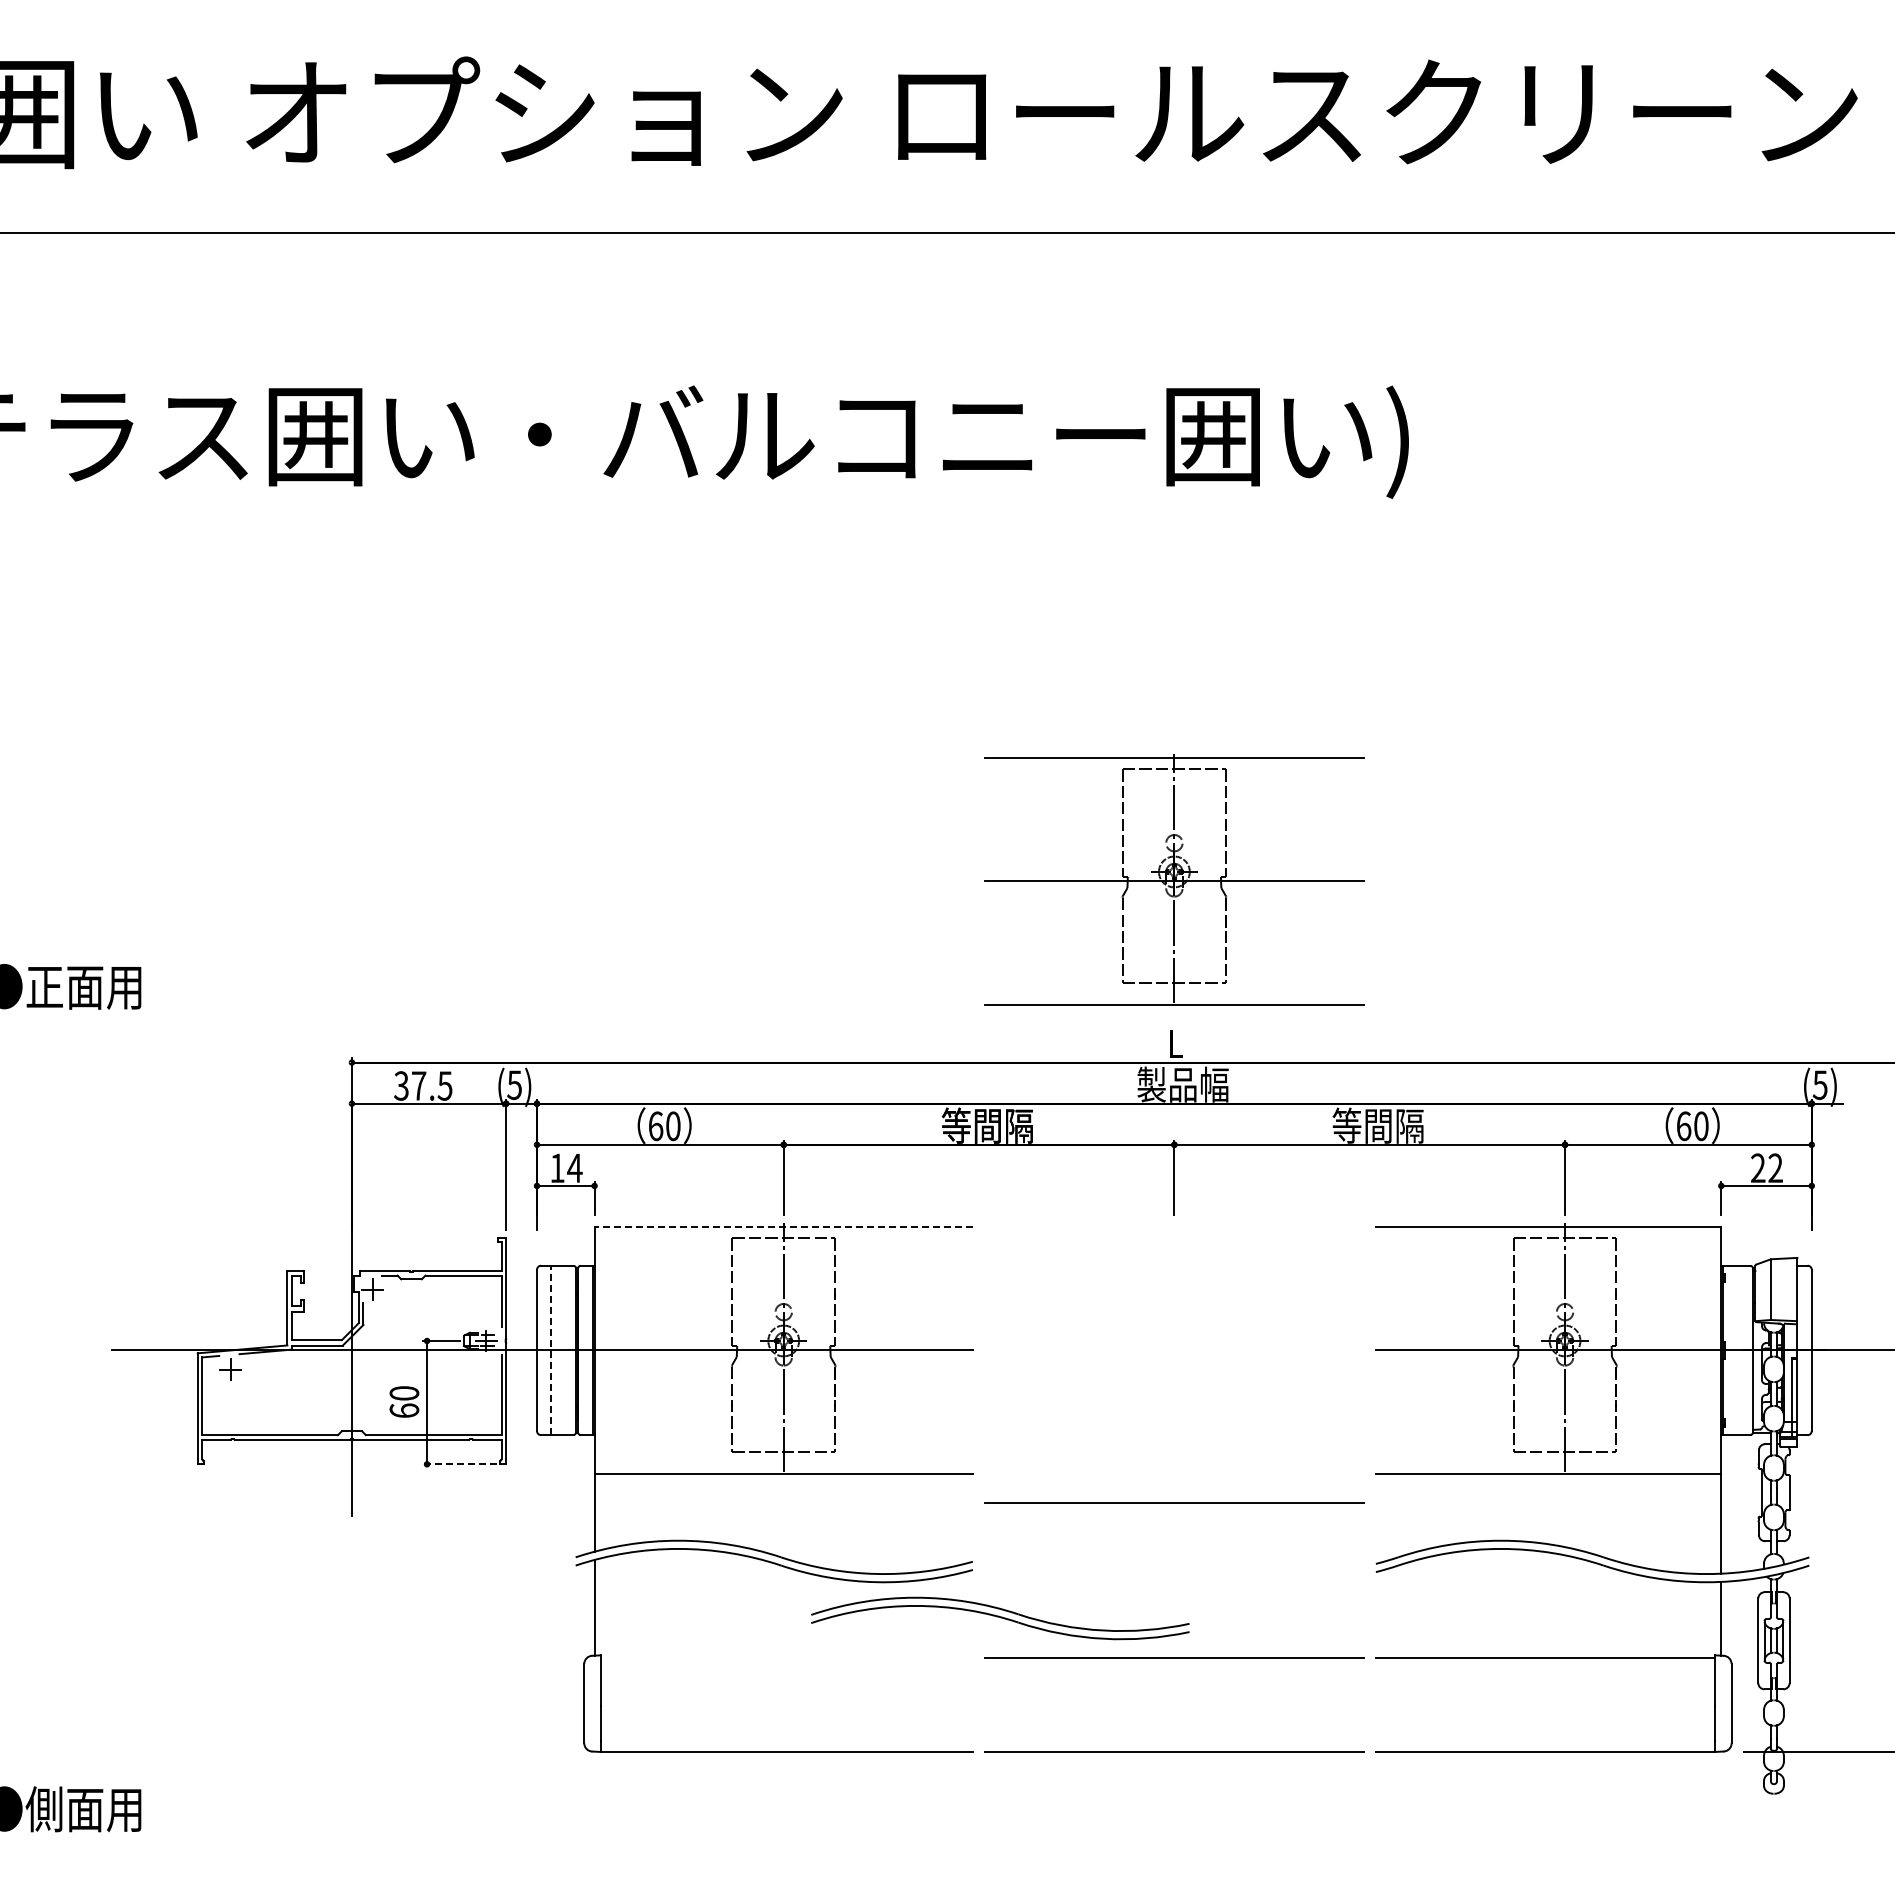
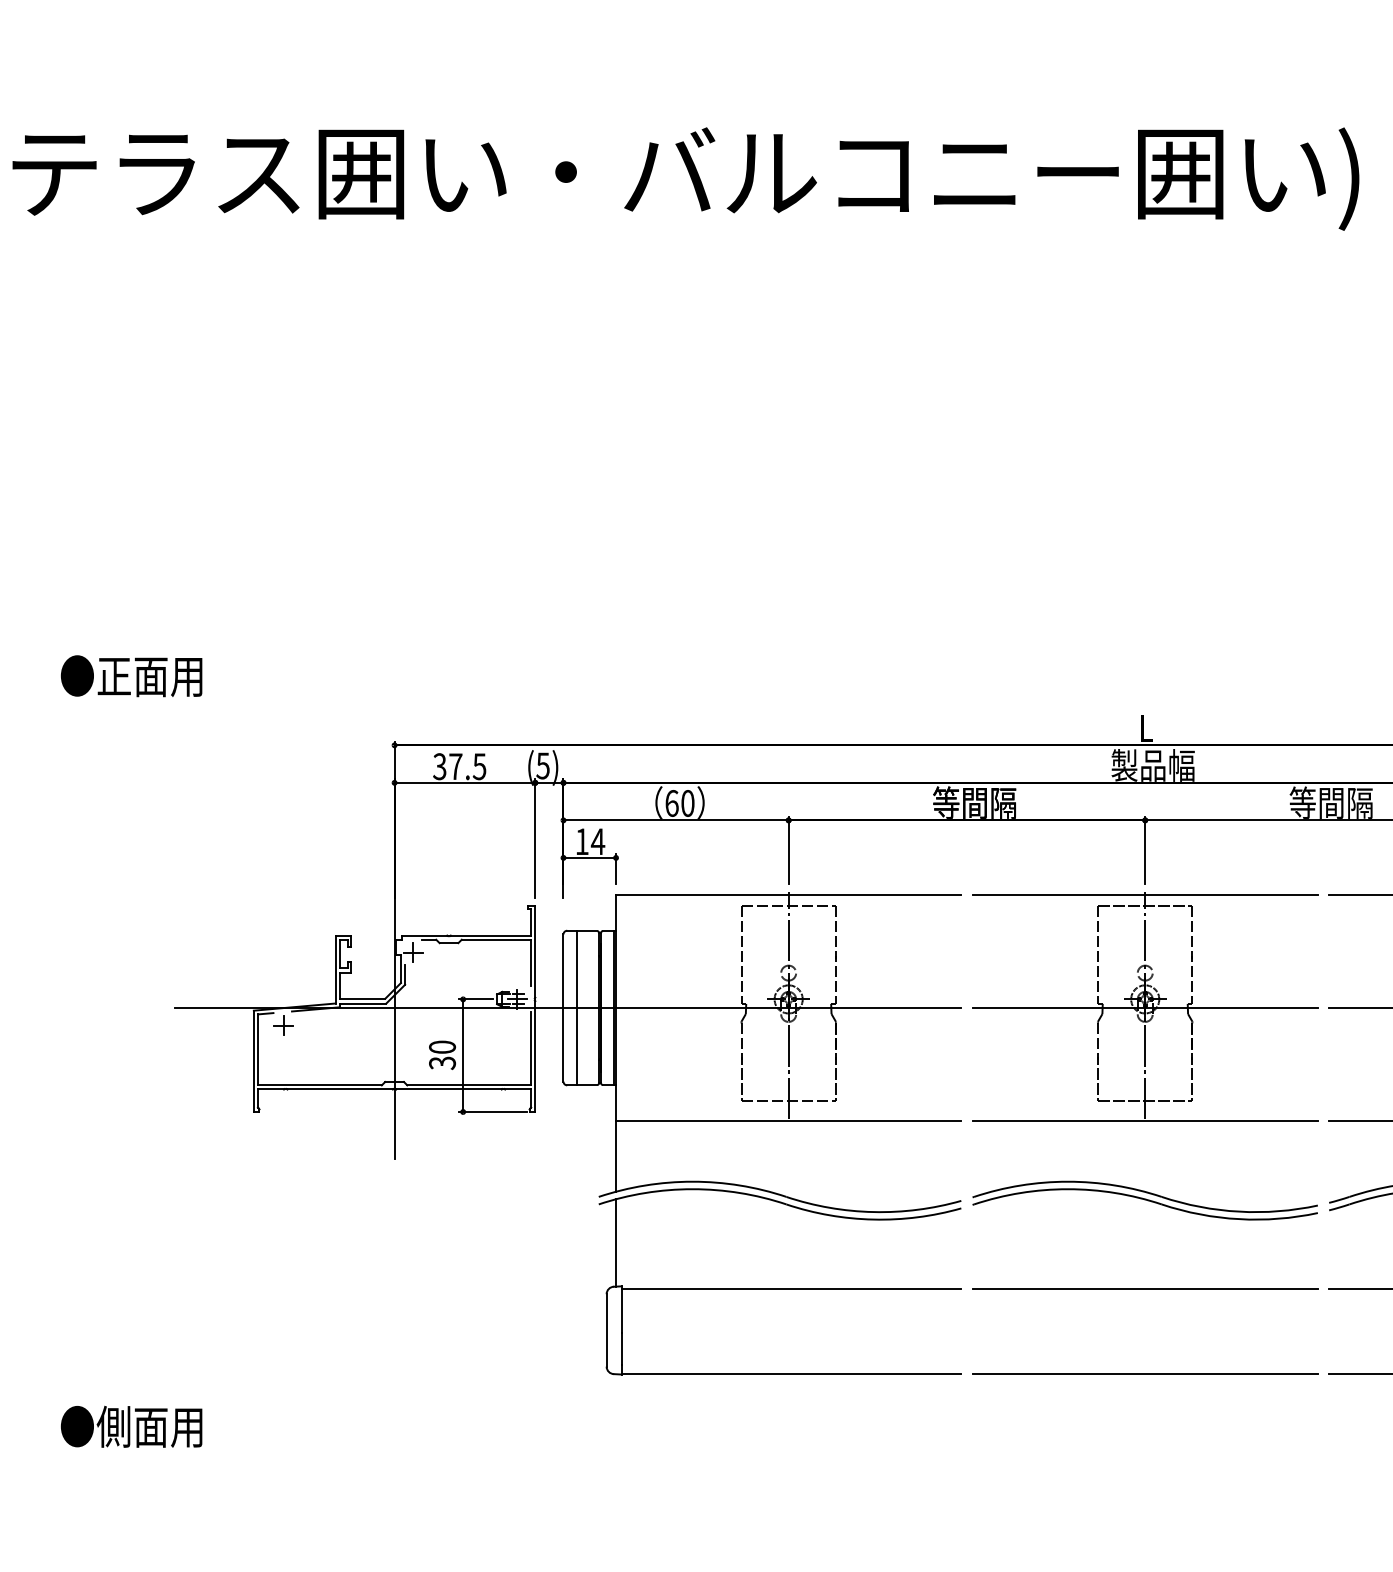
part: (1174, 879) -> (1145, 1006), moved
line: (783, 1227) -> (788, 895), dashed -> solid
line: (551, 1349) -> (576, 1007), dashed -> solid
text: (404, 1410) -> (442, 1062), 60 -> 30
line: (459, 1464) -> (492, 1112), dashed -> solid
line: (1174, 1502) -> (1145, 1146), removed
part: (1000, 1618) -> (1145, 1200), moved
line: (786, 1658) -> (791, 1289), added

